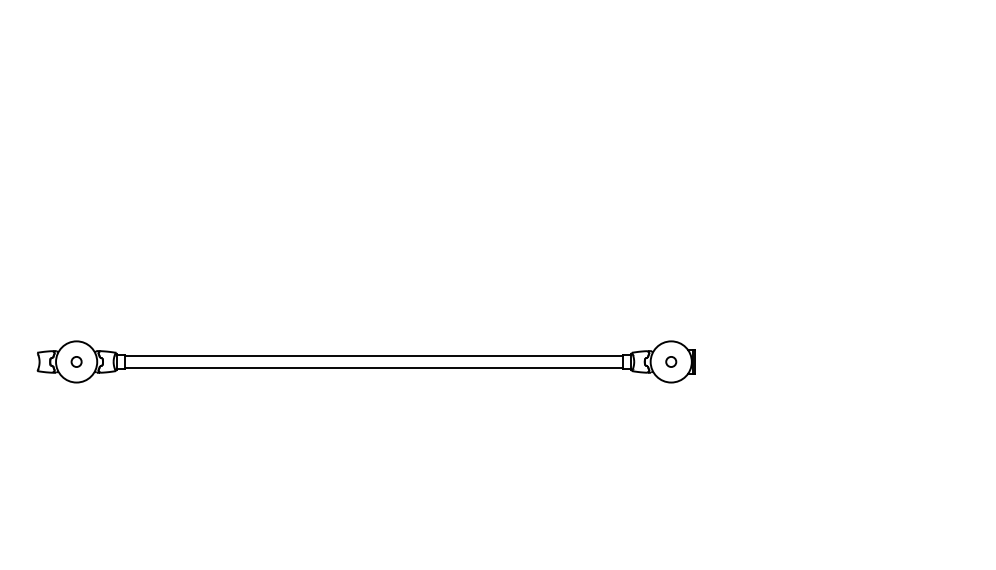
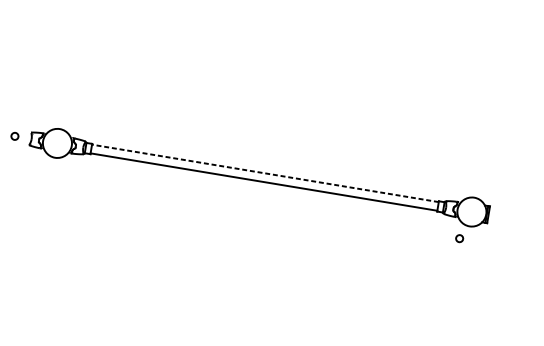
line: (373, 355) -> (265, 173), solid -> dashed
circle: (76, 361) -> (14, 136), moved
circle: (671, 361) -> (459, 238), moved

